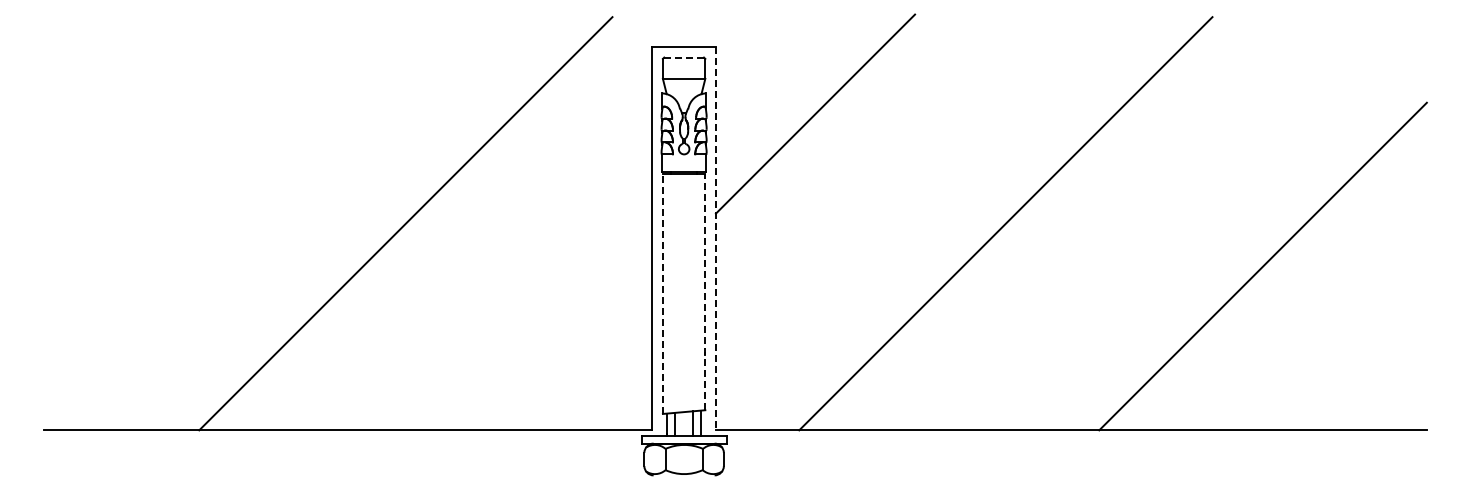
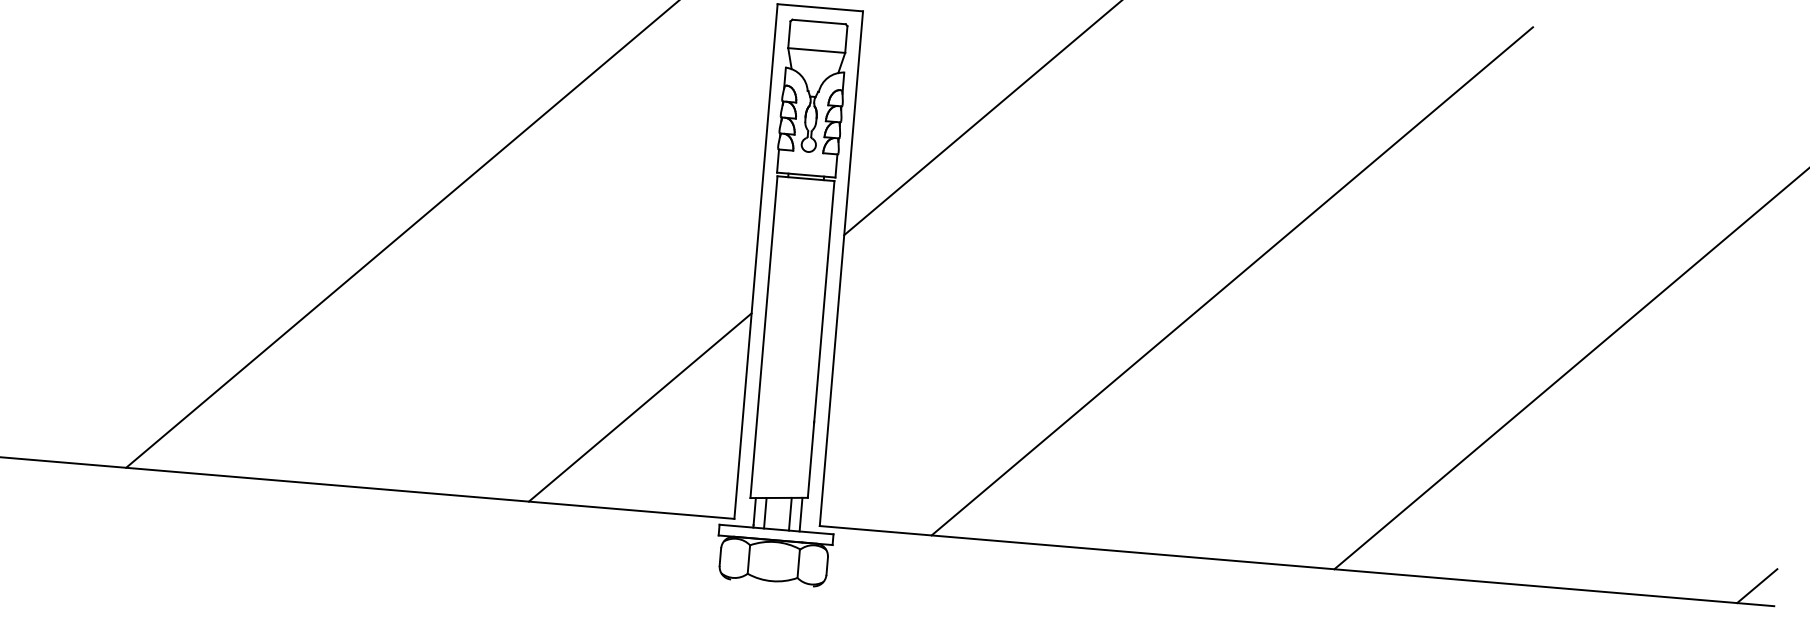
line: (684, 57) -> (819, 21), dashed -> solid
line: (715, 238) -> (840, 268), dashed -> solid
line: (705, 292) -> (821, 339), dashed -> solid
line: (662, 294) -> (763, 337), dashed -> solid
line: (575, 353) -> (639, 407), added
line: (1412, 416) -> (1756, 585), added

